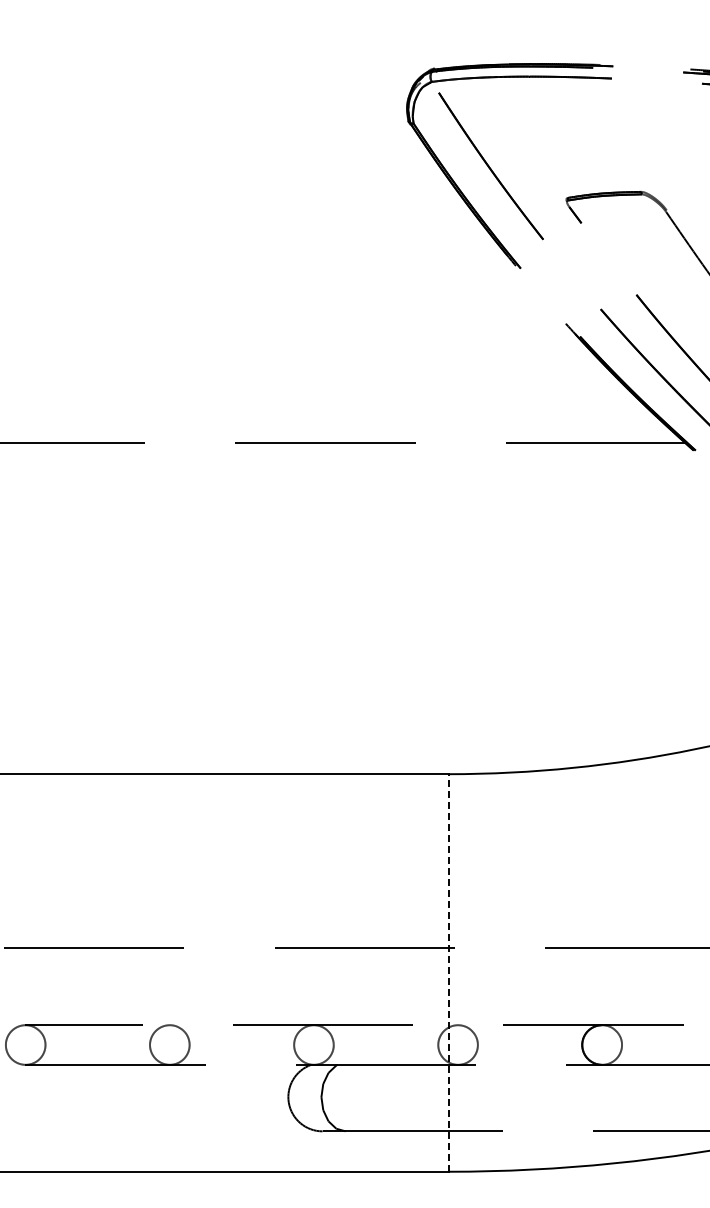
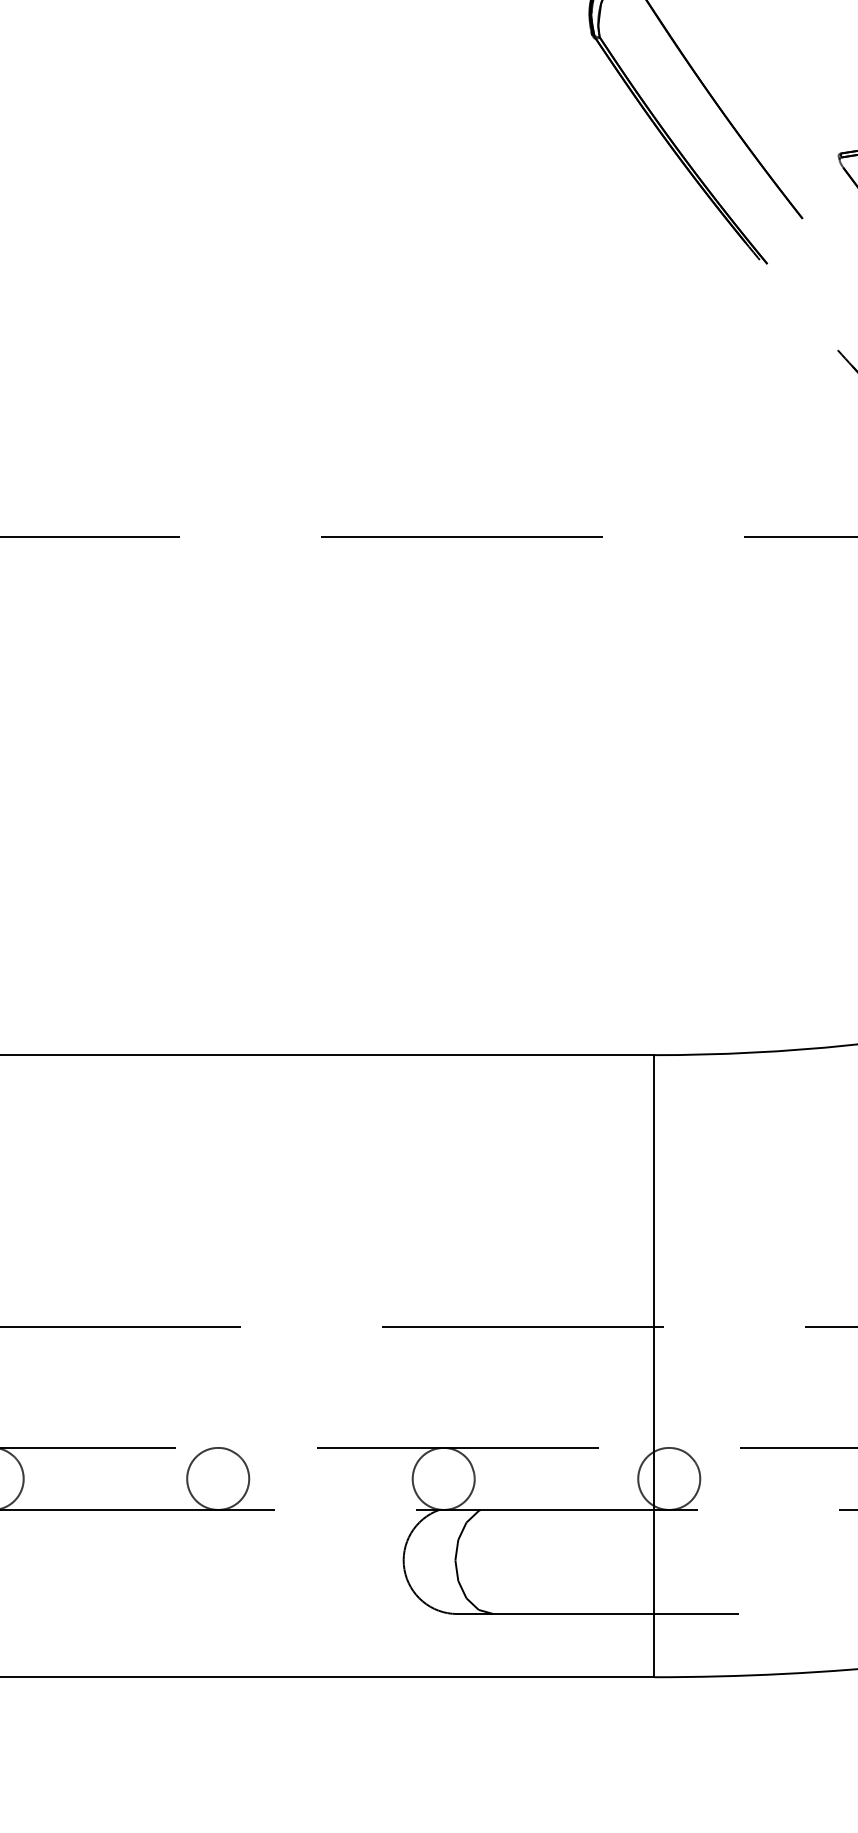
line: (448, 972) -> (654, 1365), dashed -> solid

